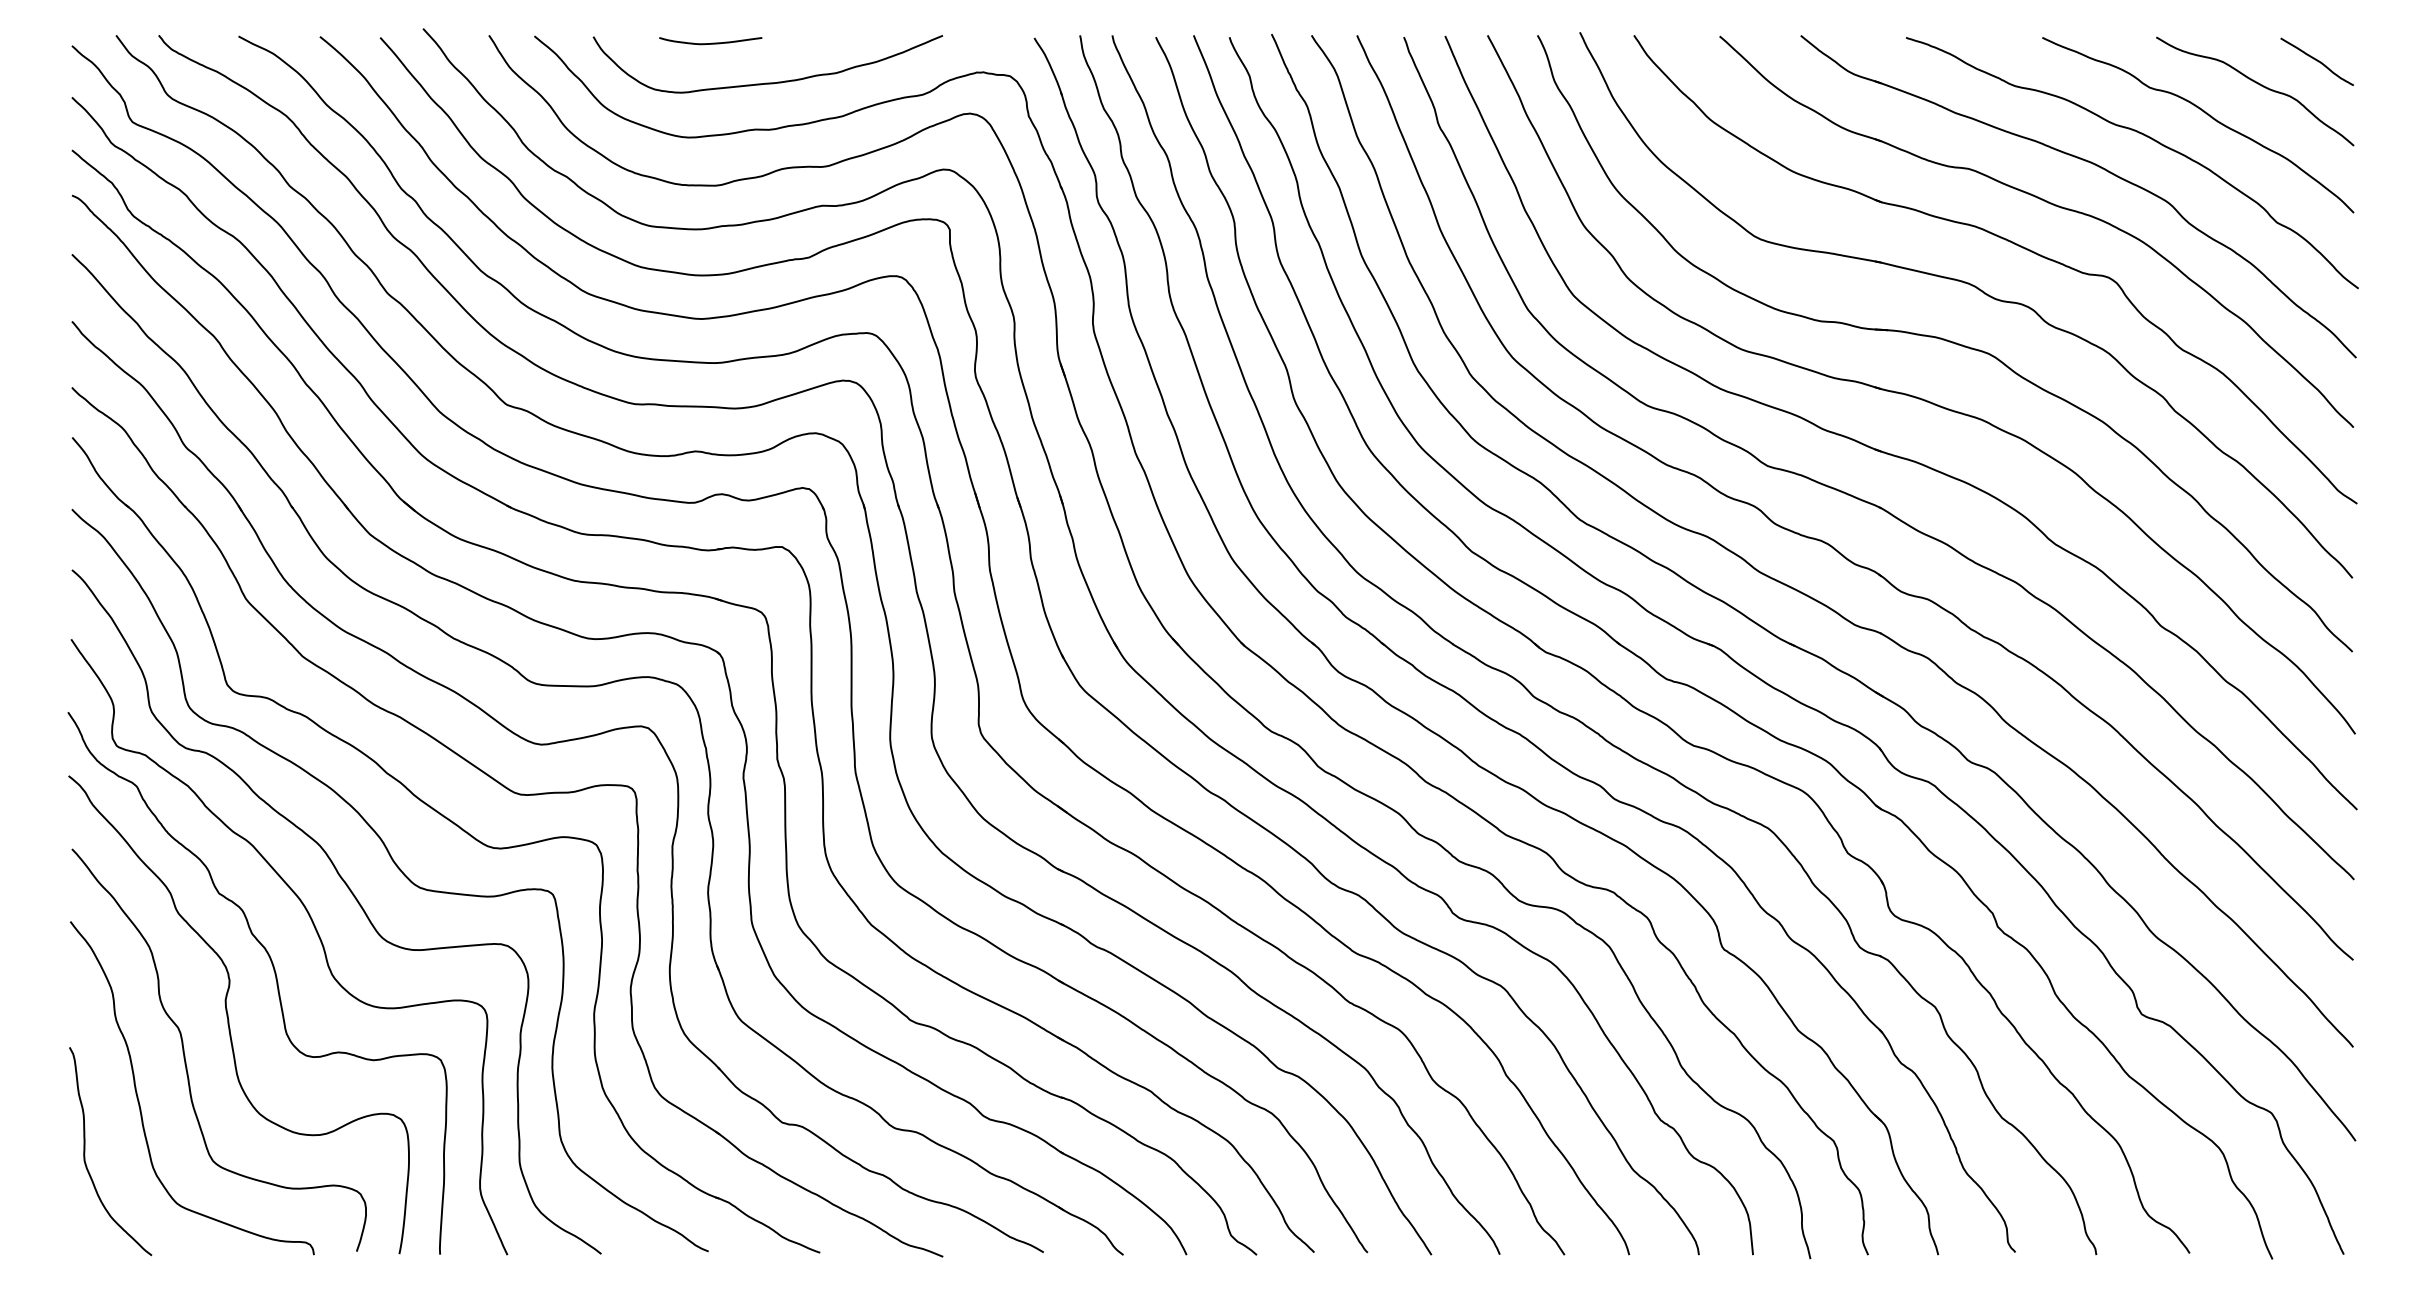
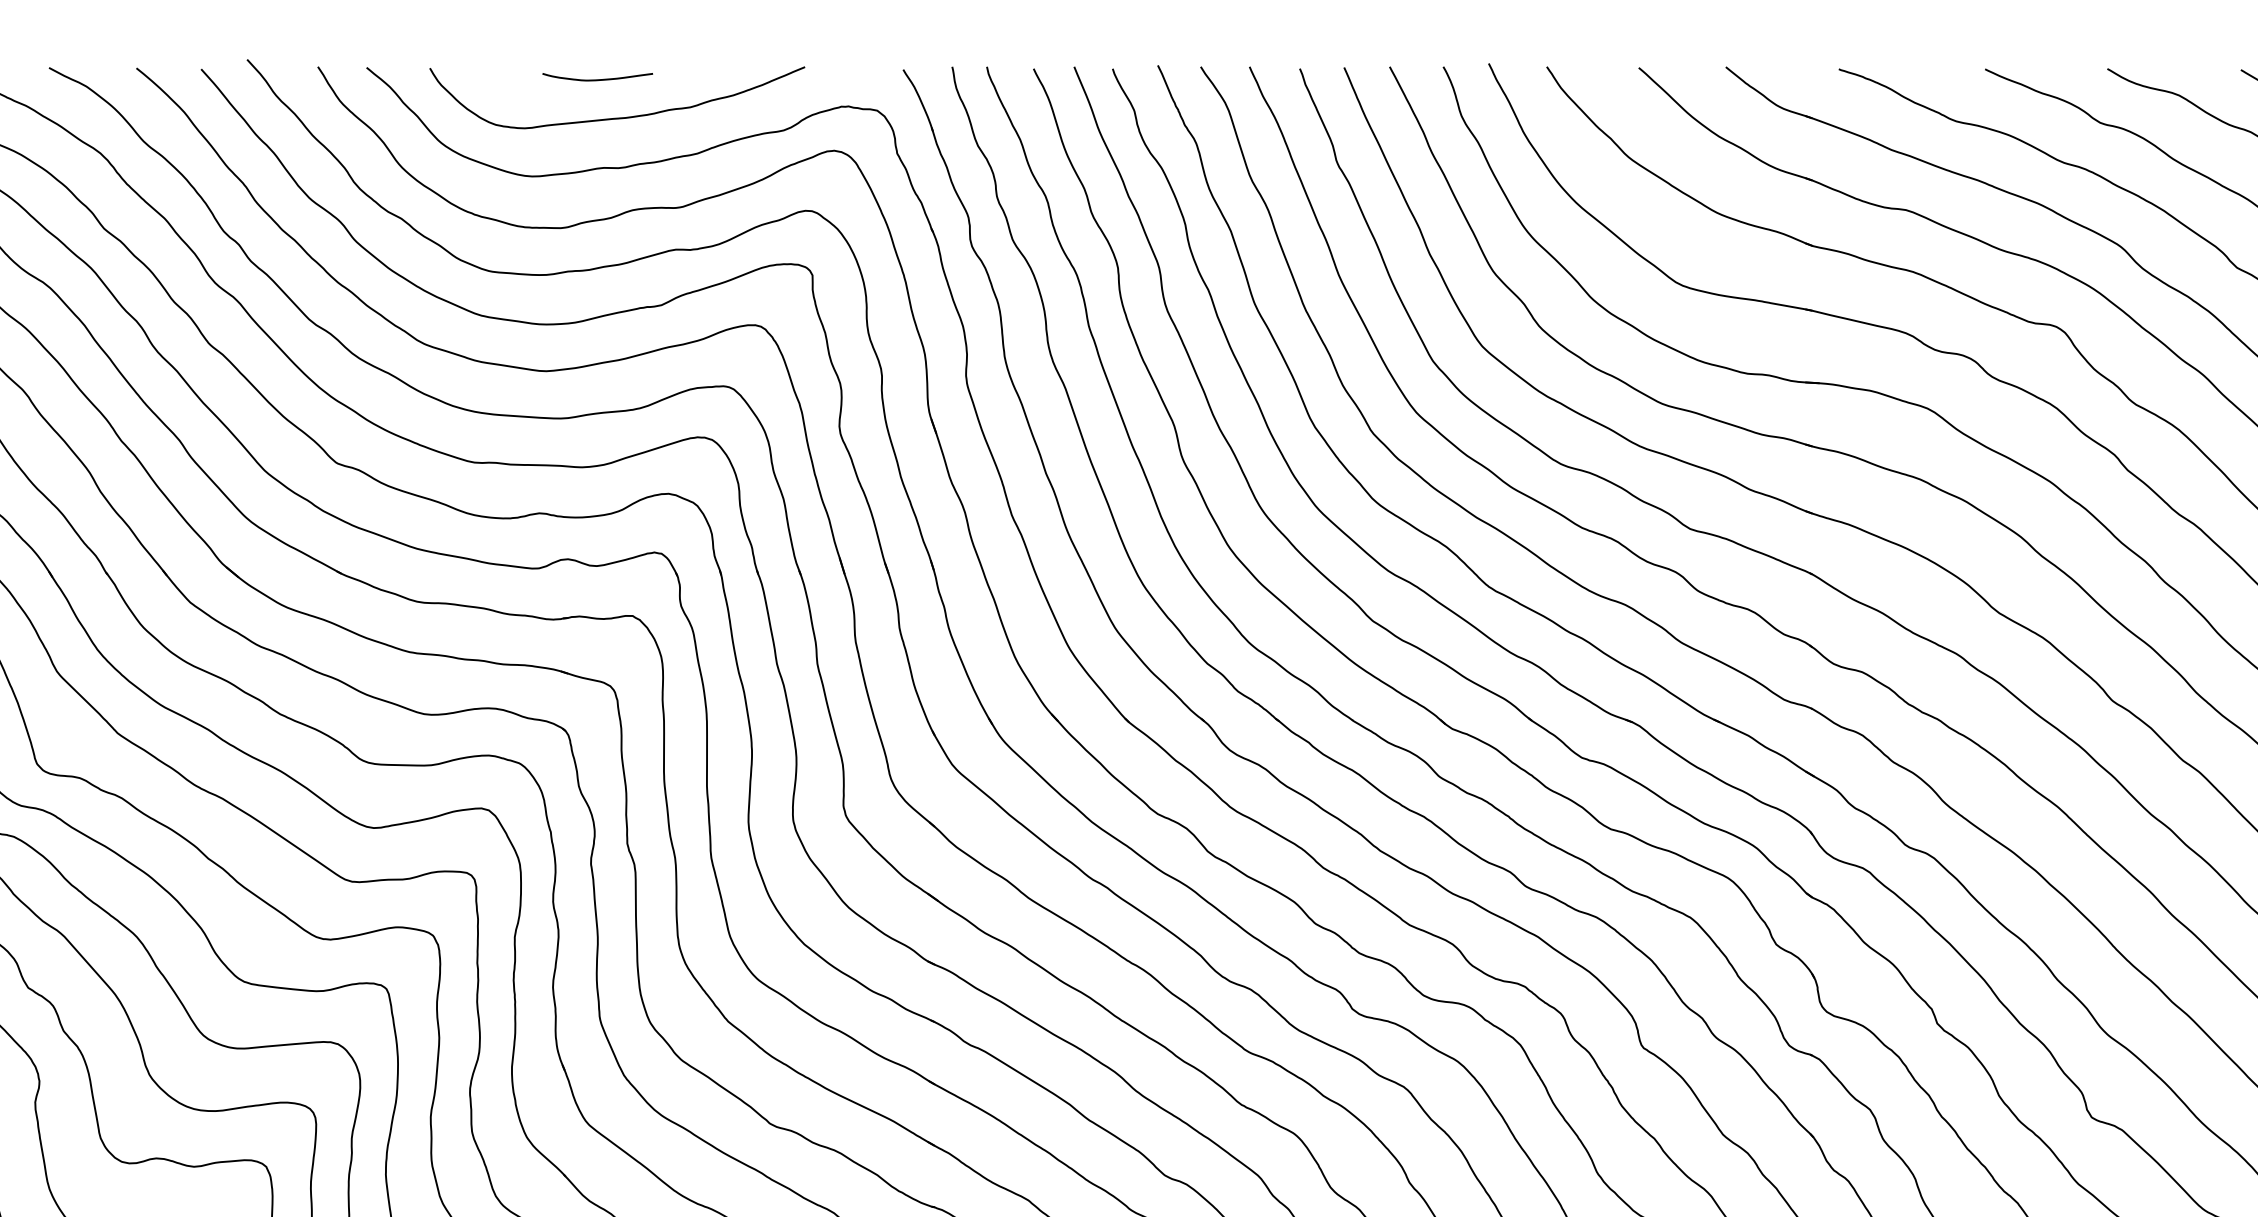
curve: (711, 42) -> (598, 78), moved

